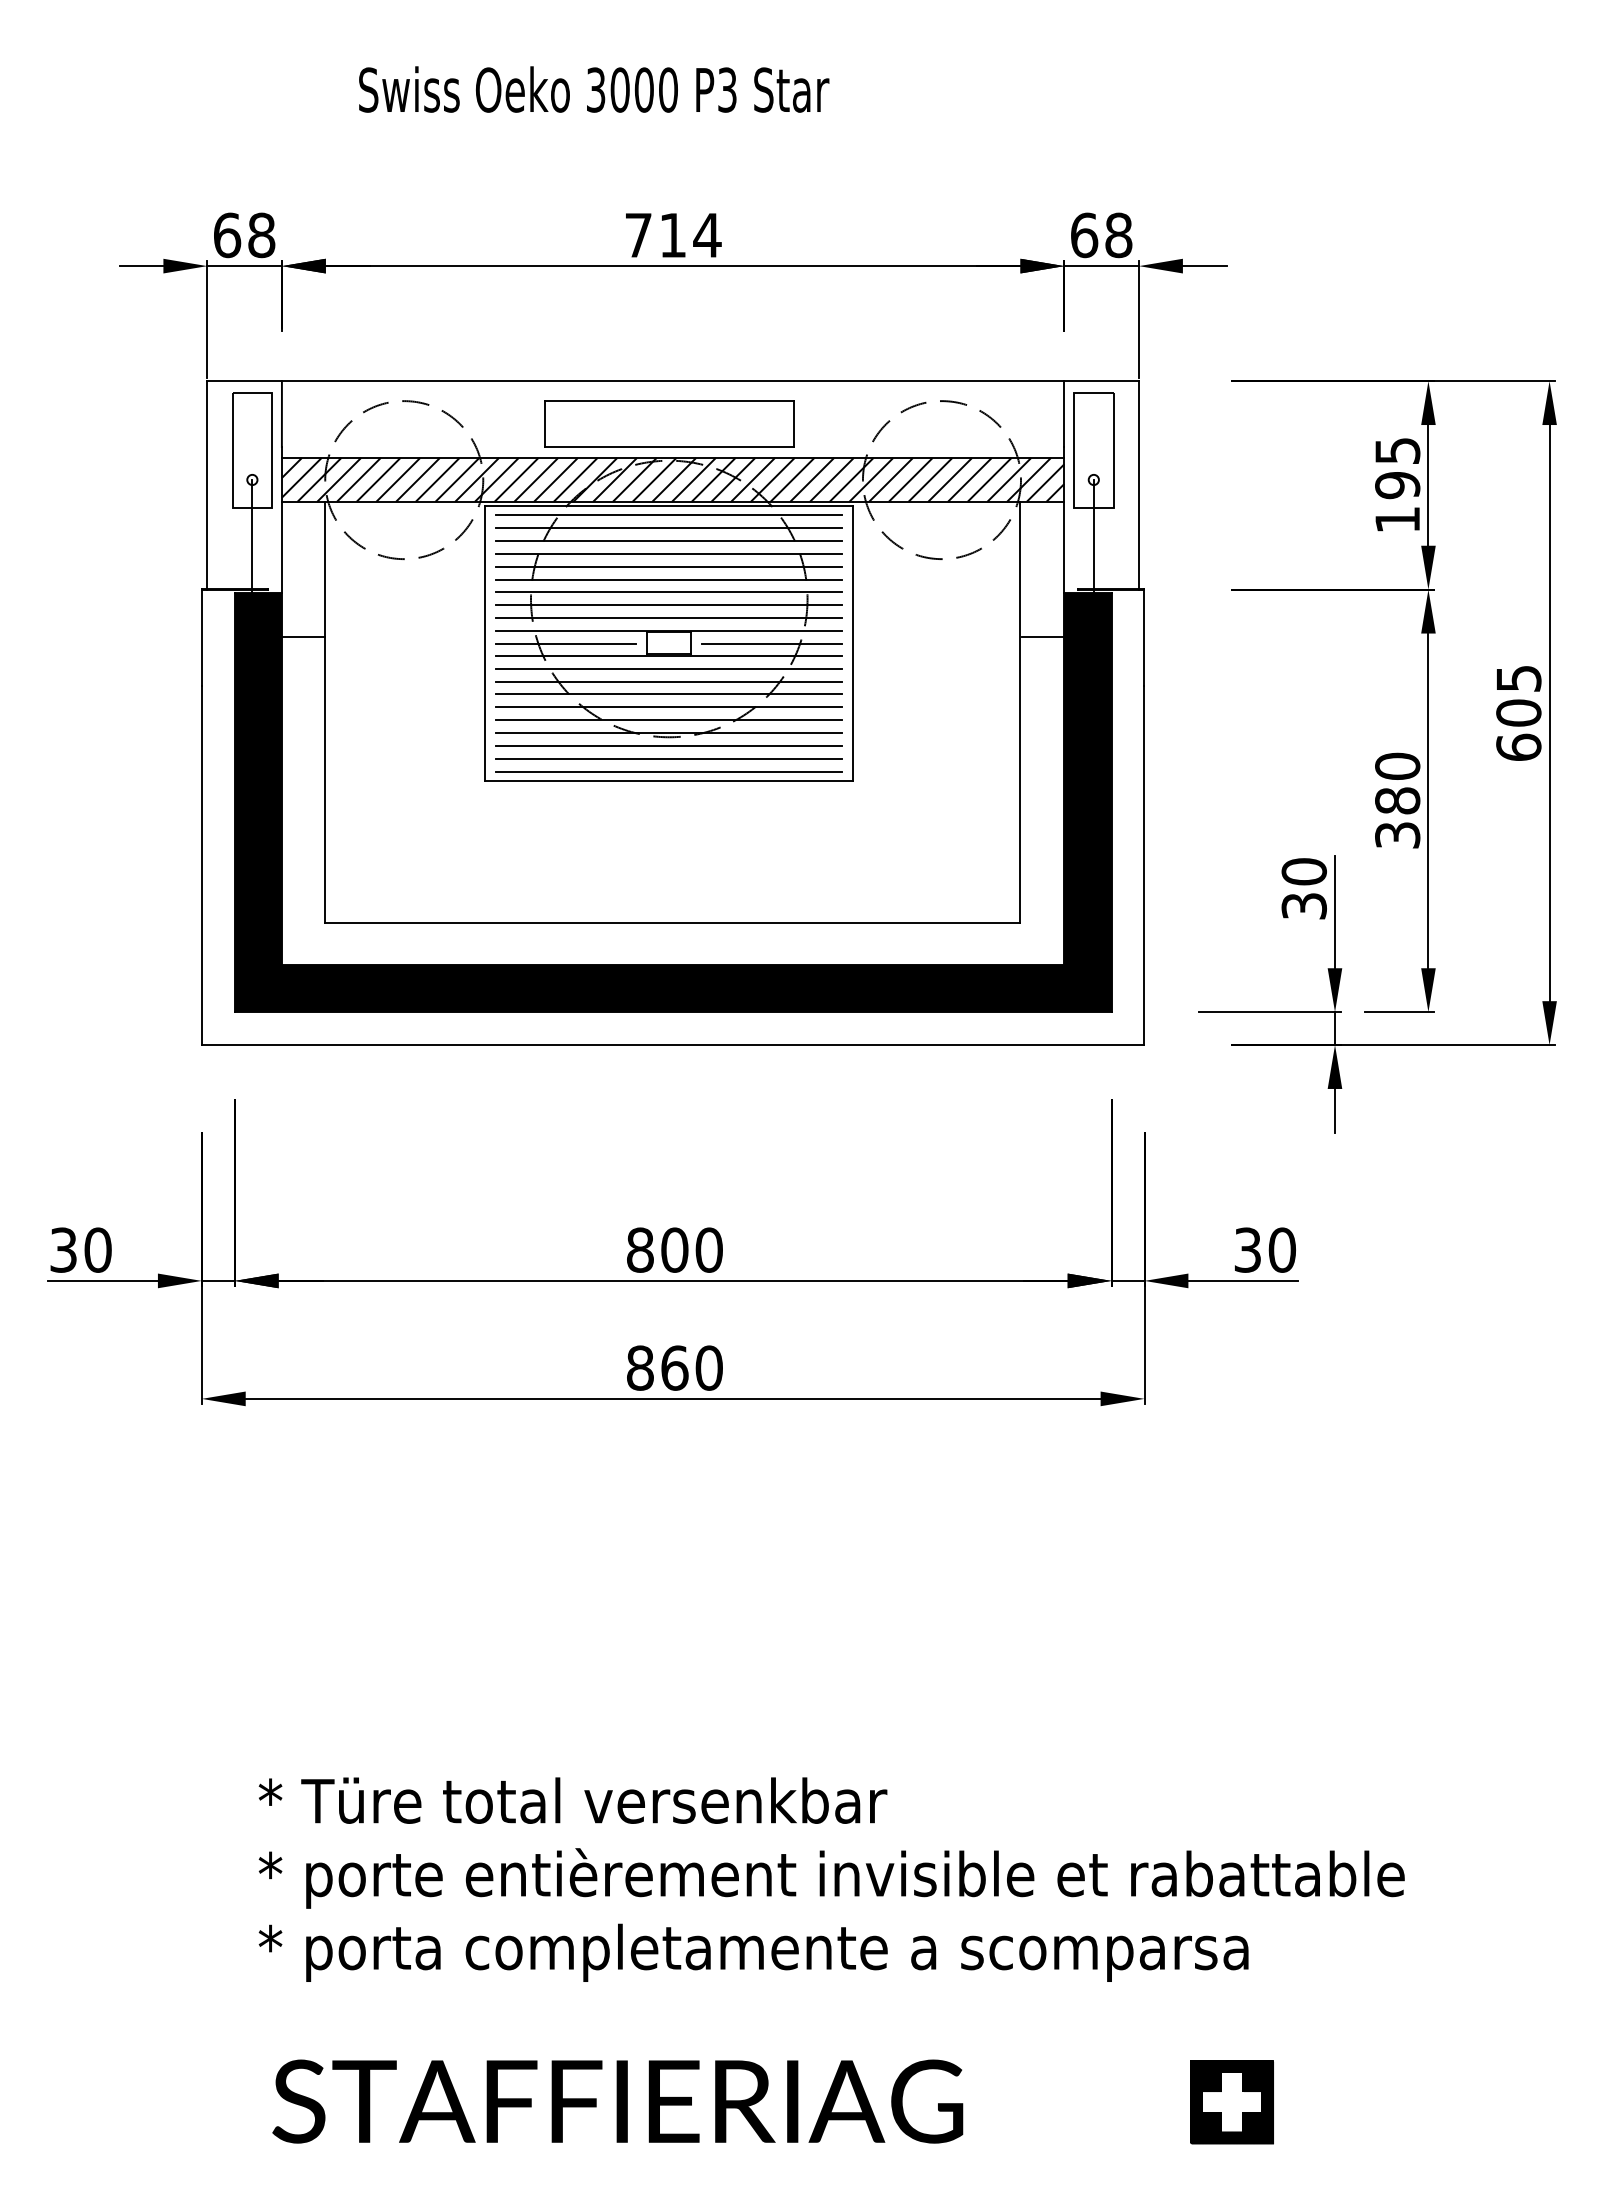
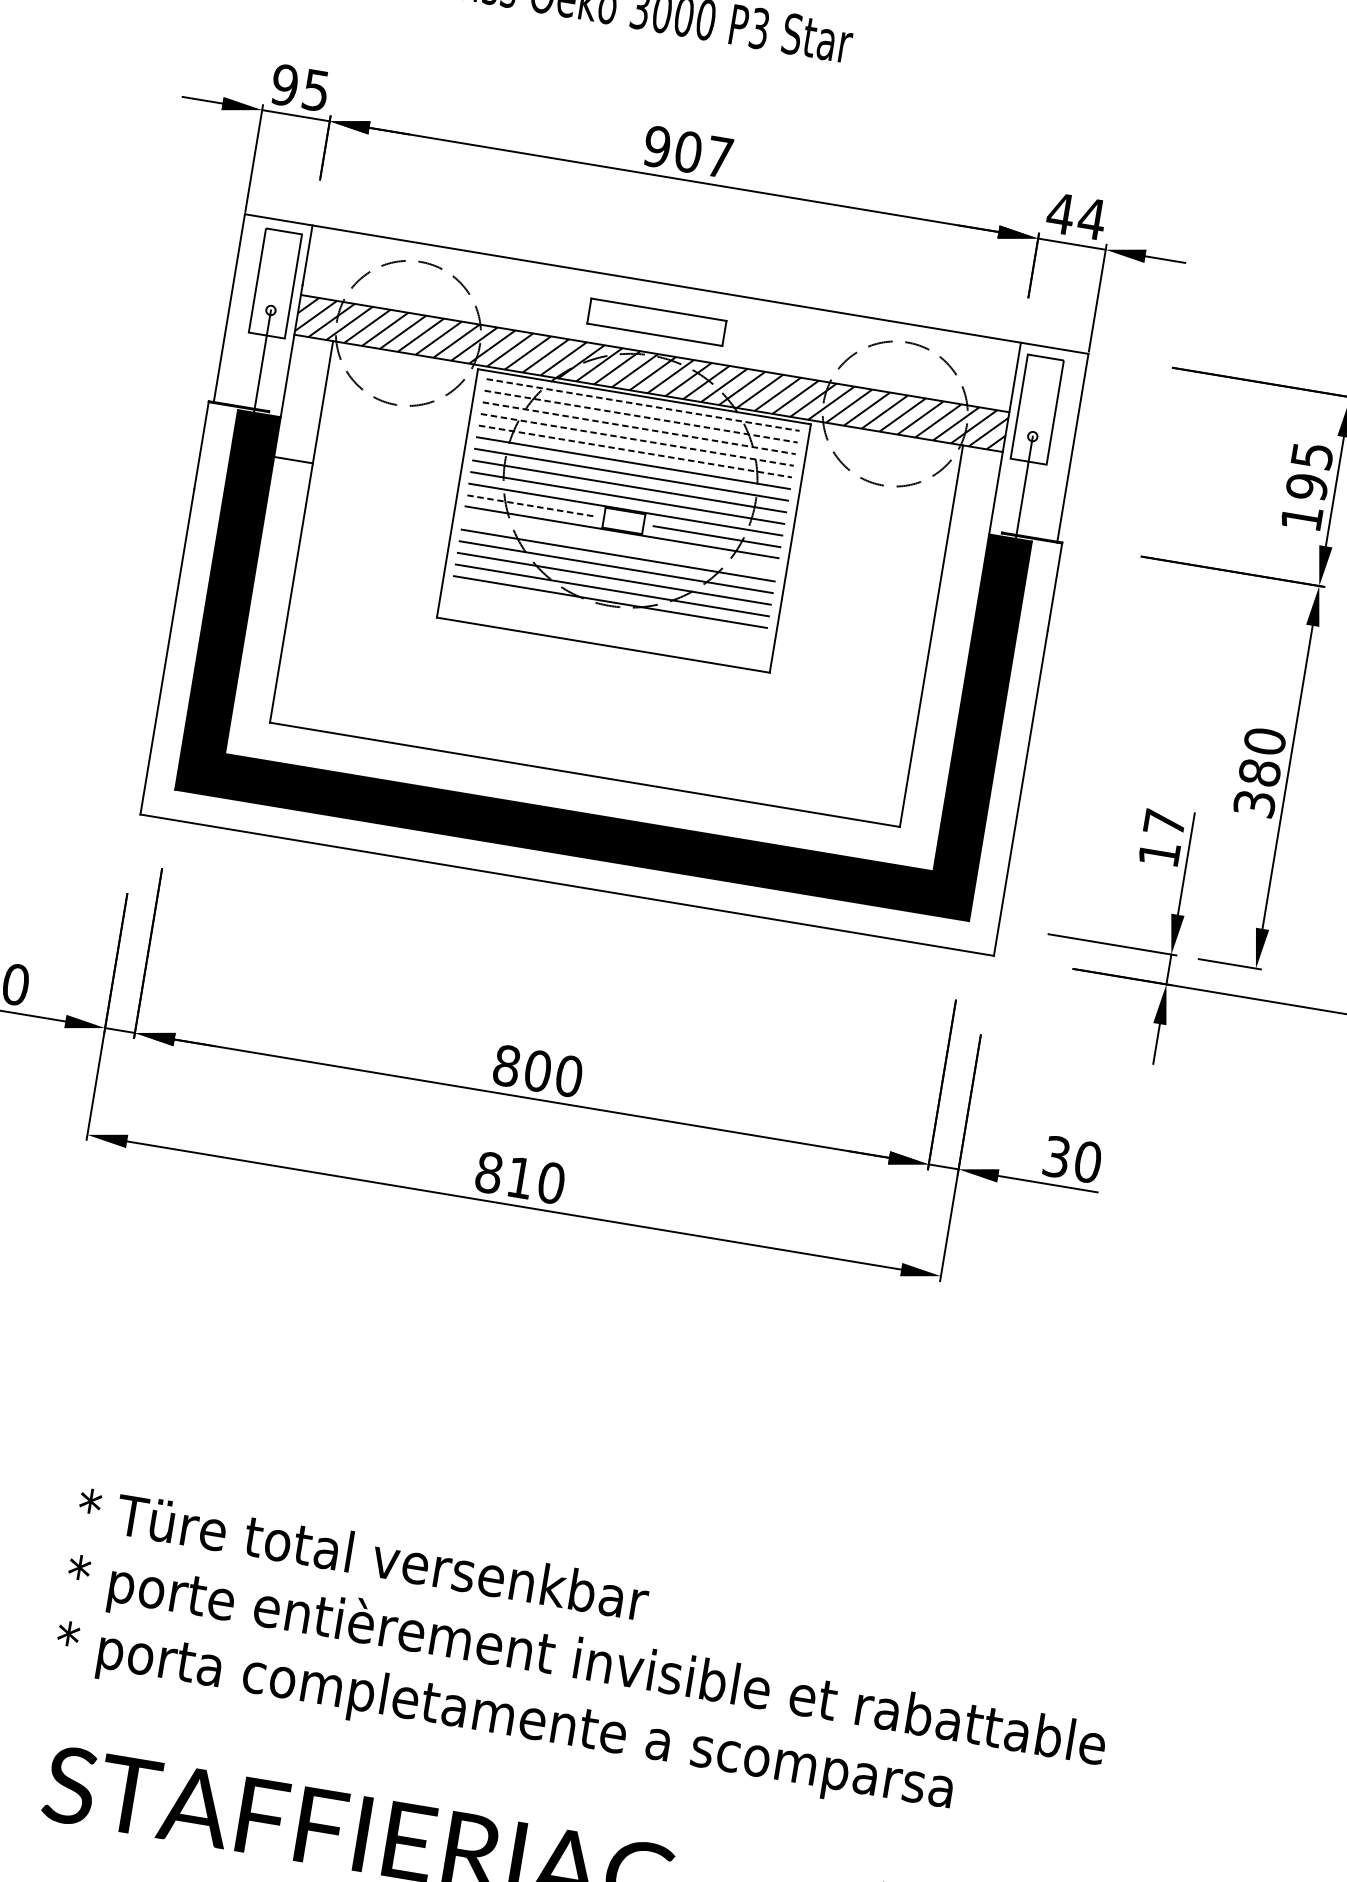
text: (244, 235) -> (300, 87), 68 -> 95
text: (673, 235) -> (688, 152), 714 -> 907
text: (1101, 235) -> (1076, 216), 68 -> 44
part: (669, 423) -> (657, 321), size x0.6
line: (669, 515) -> (643, 405), solid -> dashed
line: (669, 528) -> (641, 416), solid -> dashed
line: (669, 541) -> (639, 428), solid -> dashed
line: (669, 553) -> (637, 439), solid -> dashed
line: (669, 566) -> (635, 451), solid -> dashed
line: (1043, 636) -> (963, 570), removed
line: (566, 643) -> (530, 505), solid -> dashed
line: (669, 668) -> (620, 543), removed
line: (669, 745) -> (608, 613), removed
line: (669, 758) -> (606, 625), removed
line: (669, 771) -> (604, 636), removed
text: (1303, 888) -> (1161, 837), 30 -> 17
text: (674, 1367) -> (520, 1177), 860 -> 810

